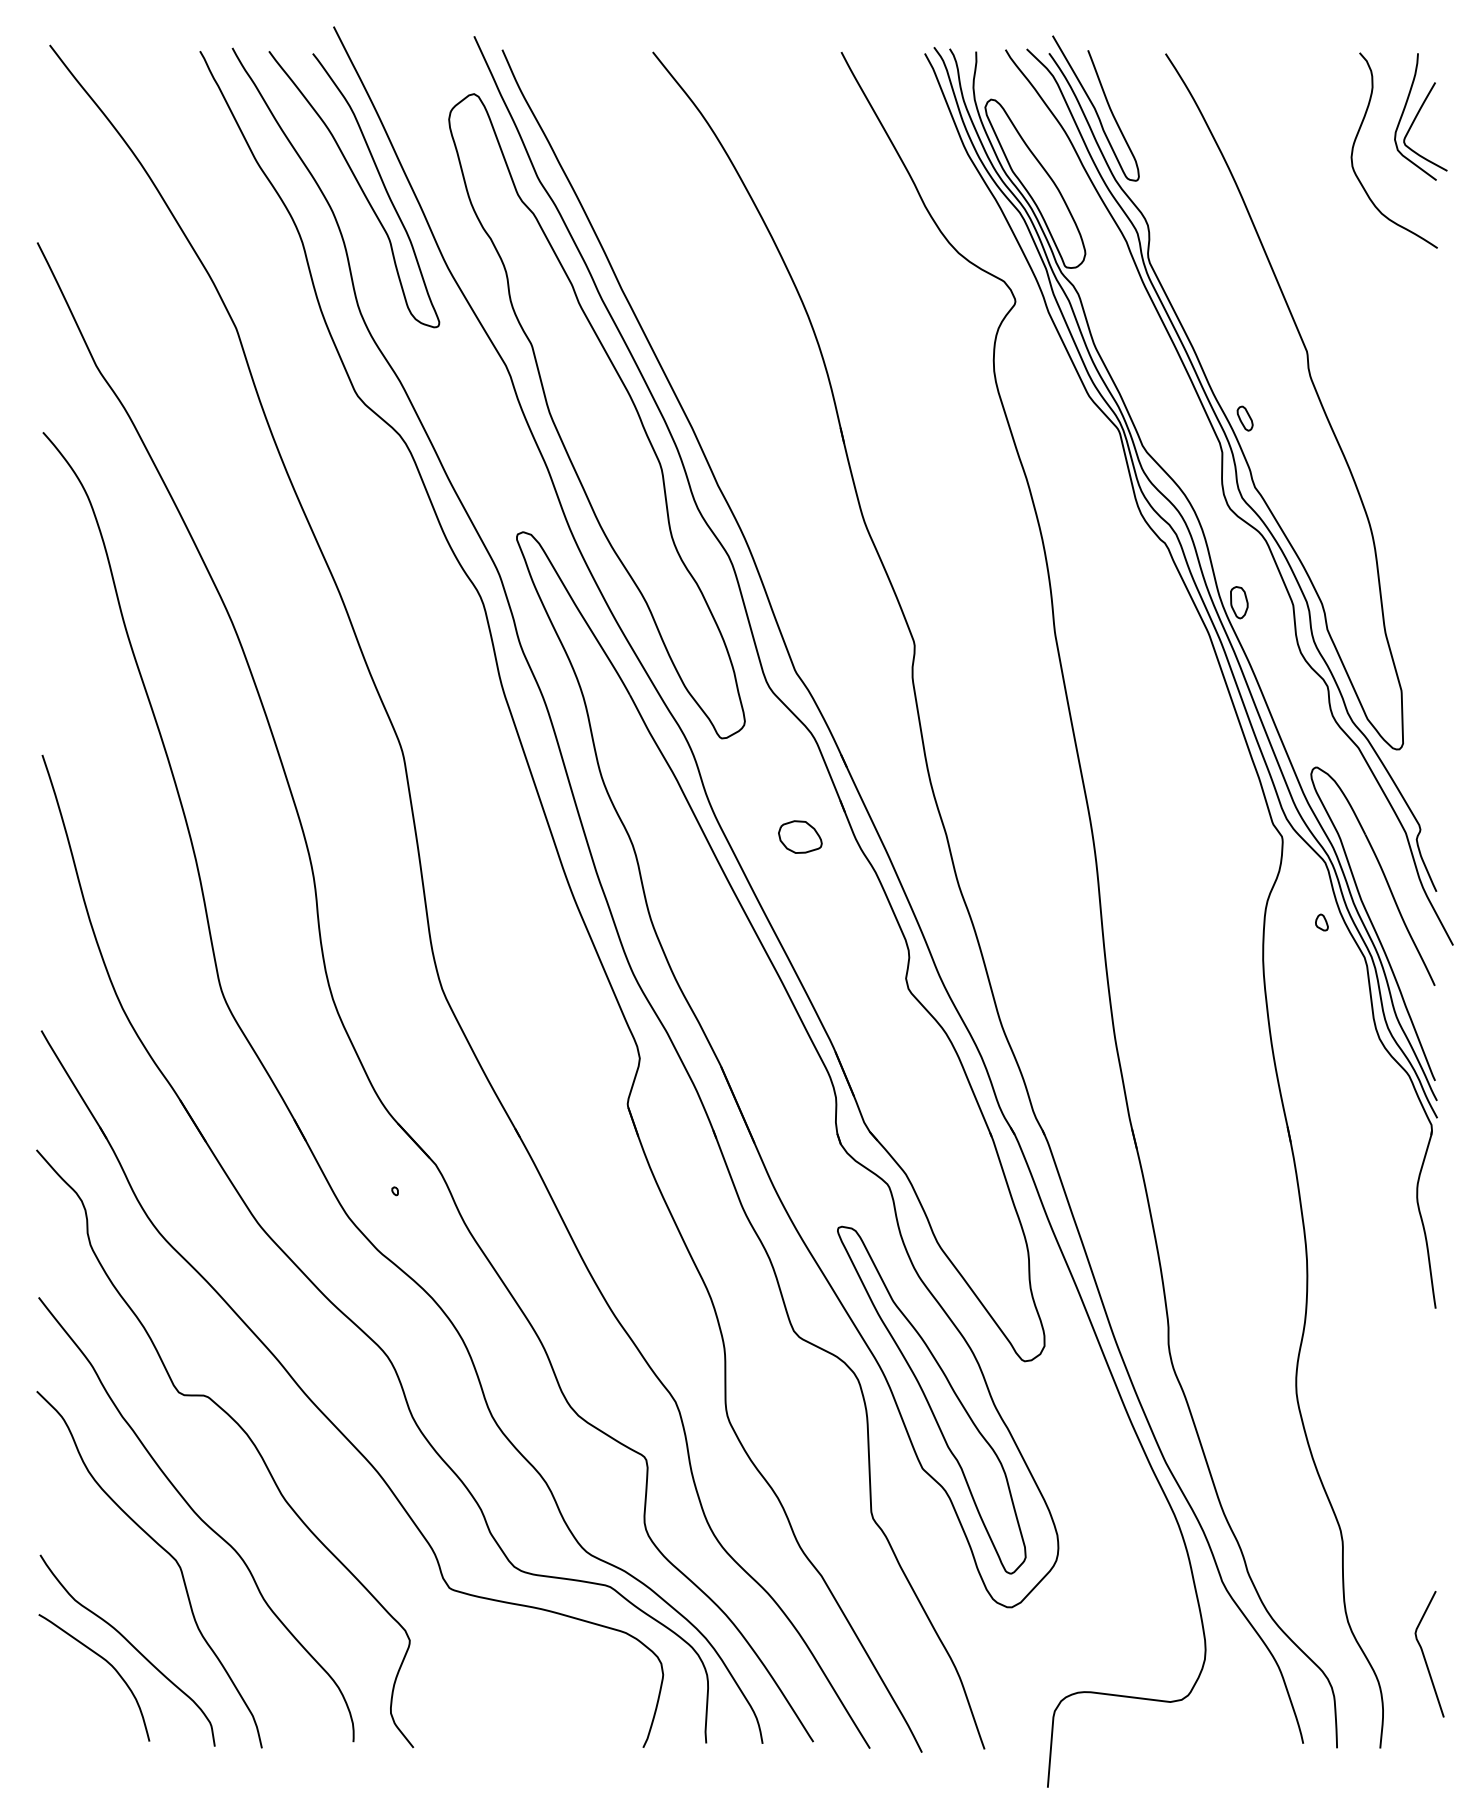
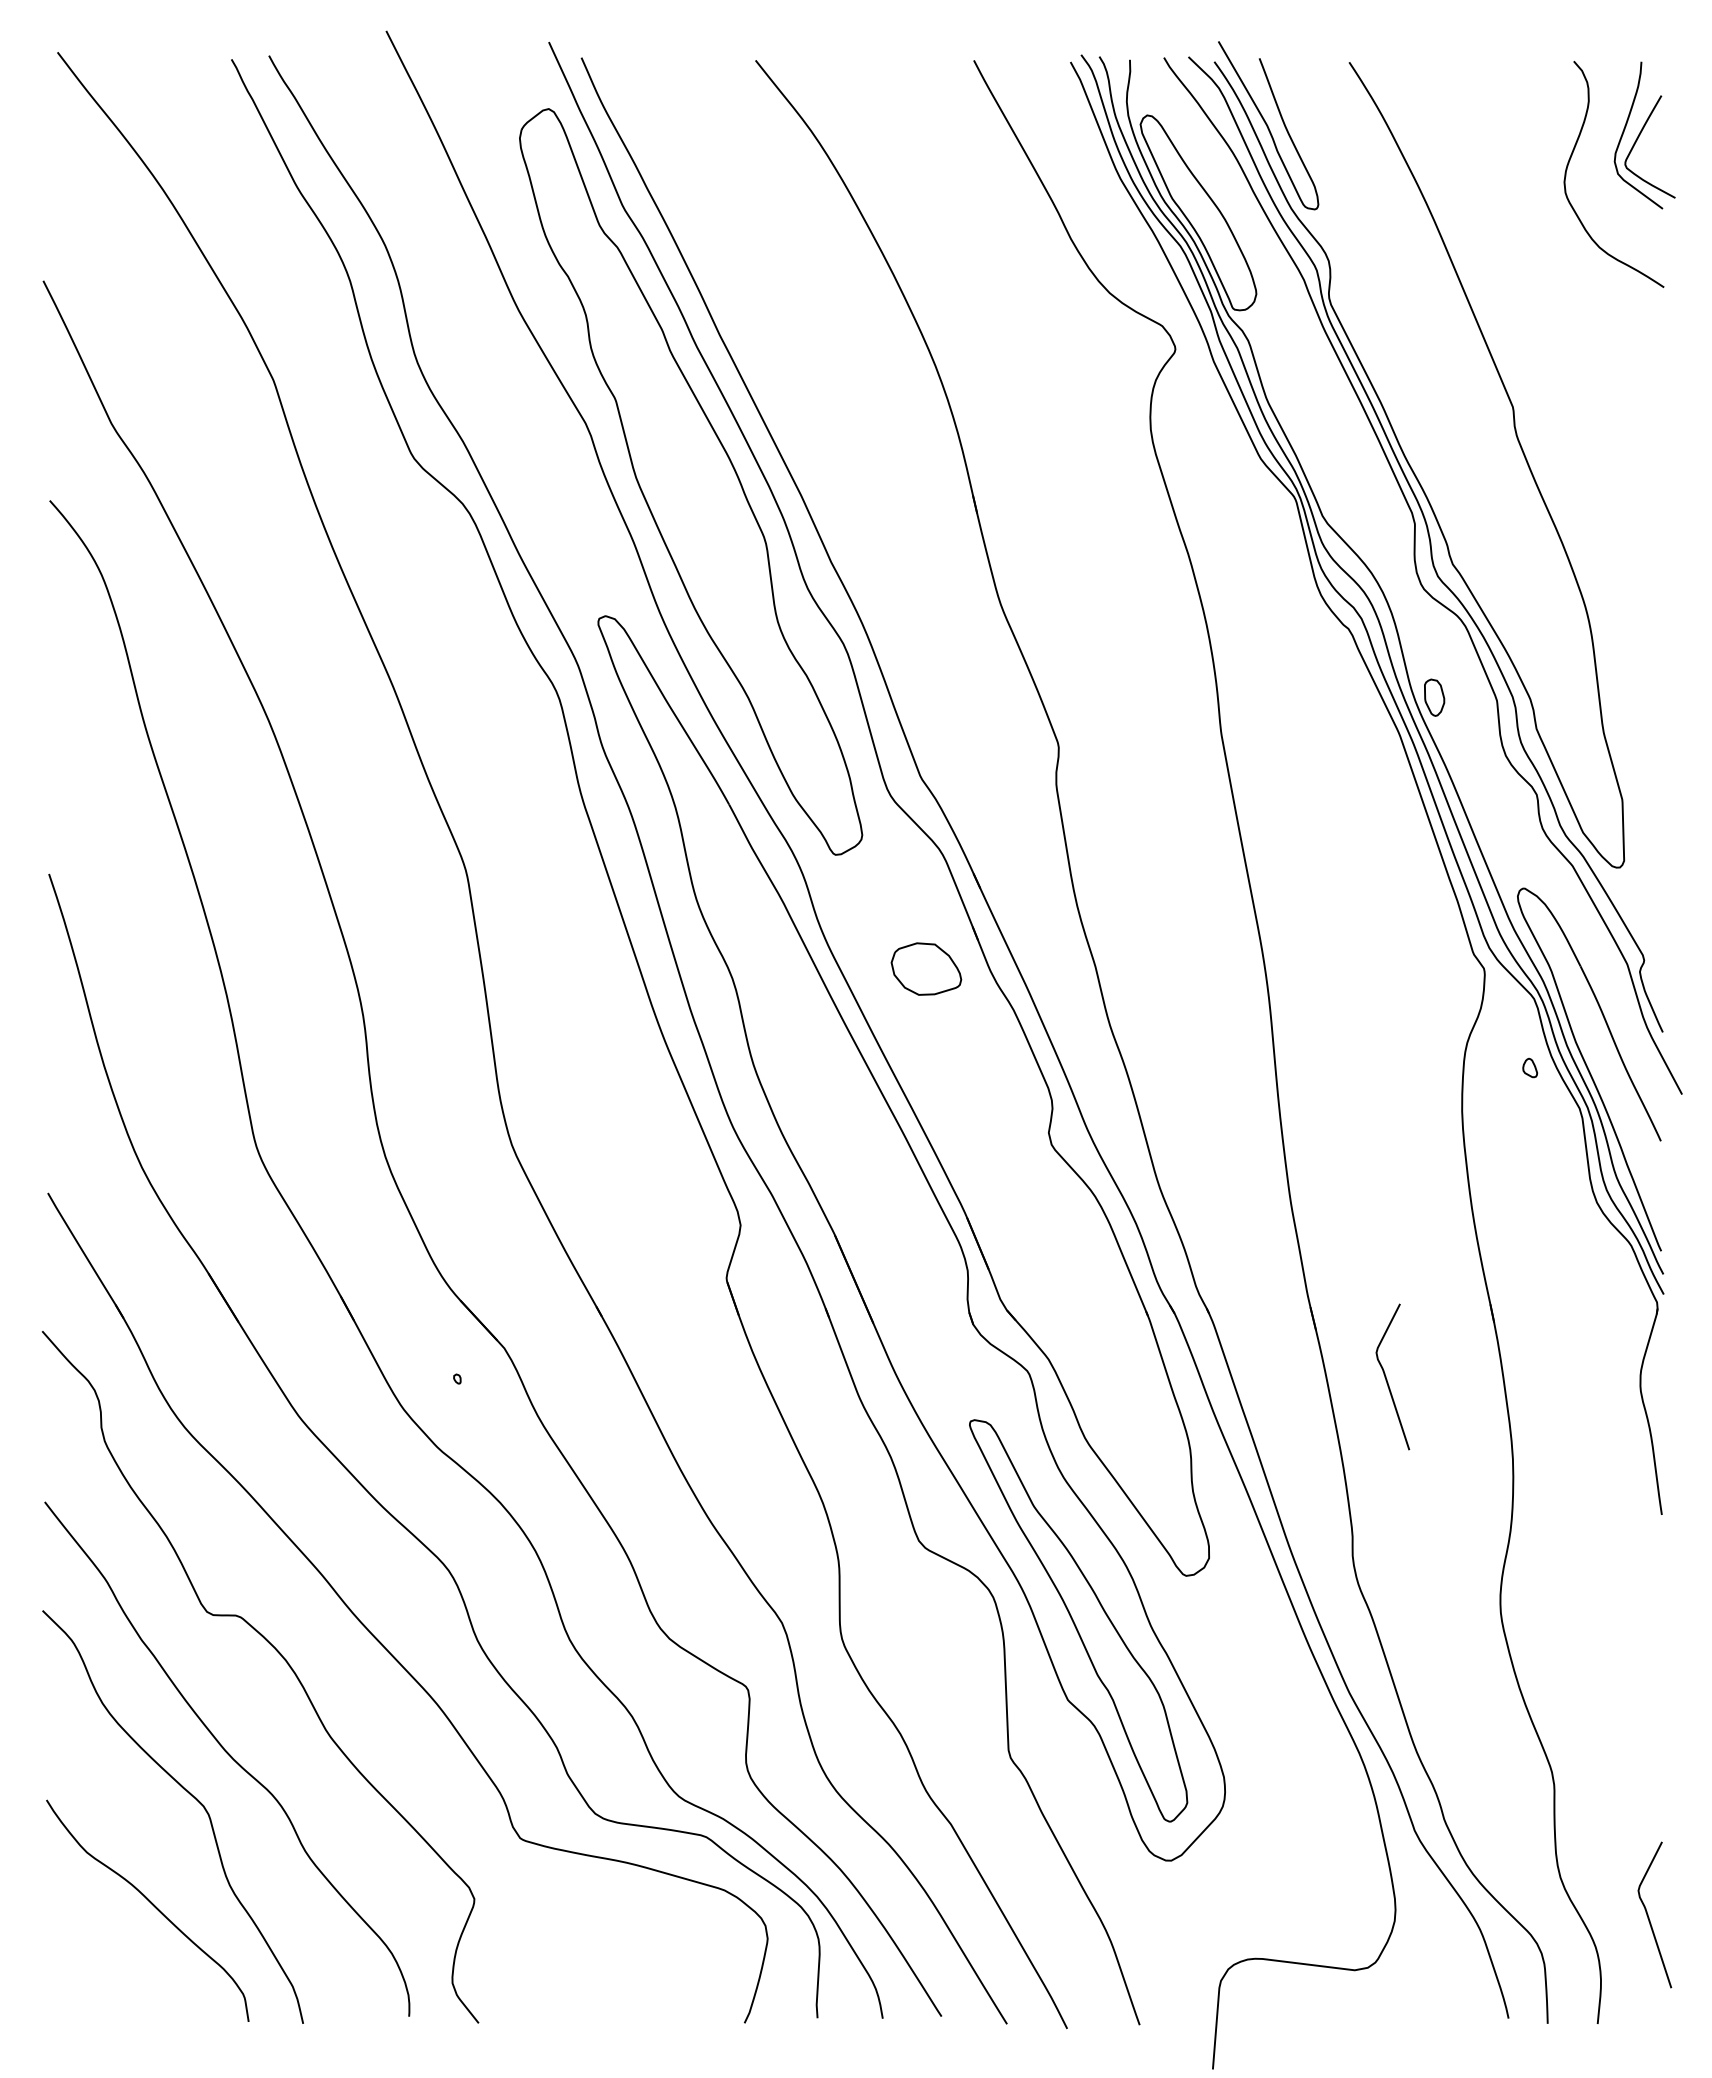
curve: (359, 187) -> (416, 217), removed
part: (1244, 418) -> (1440, 484), removed
part: (800, 836) -> (926, 968), size x1.4
curve: (1198, 1191) -> (1387, 1379), added
curve: (107, 1663) -> (124, 1925), removed

